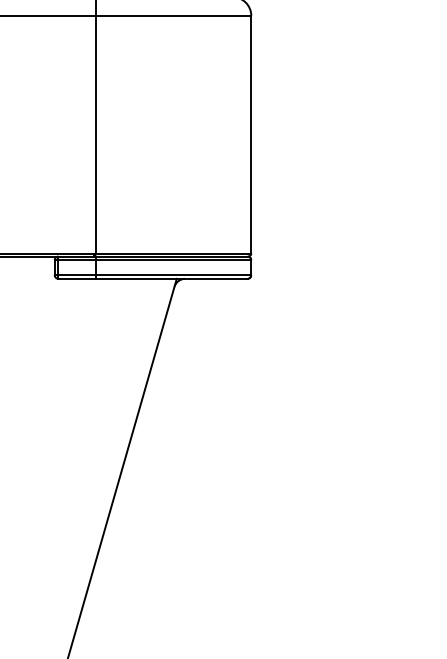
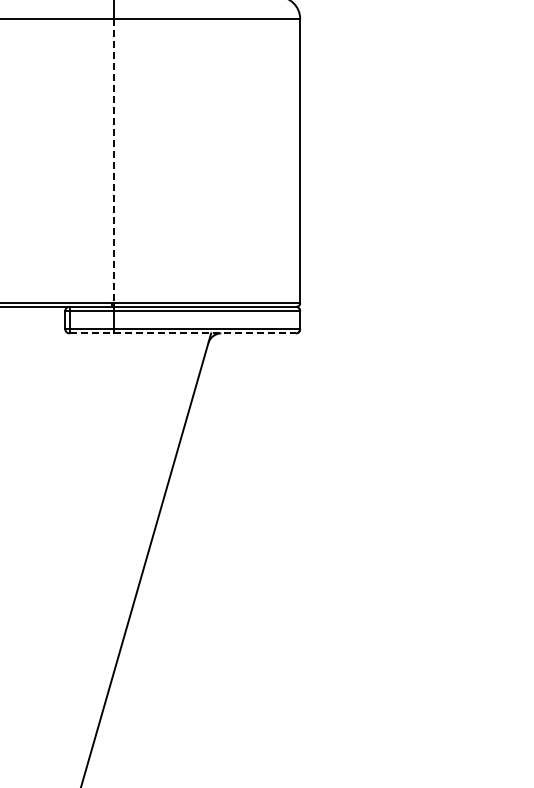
line: (95, 134) -> (114, 161), solid -> dashed
line: (153, 278) -> (183, 333), solid -> dashed

